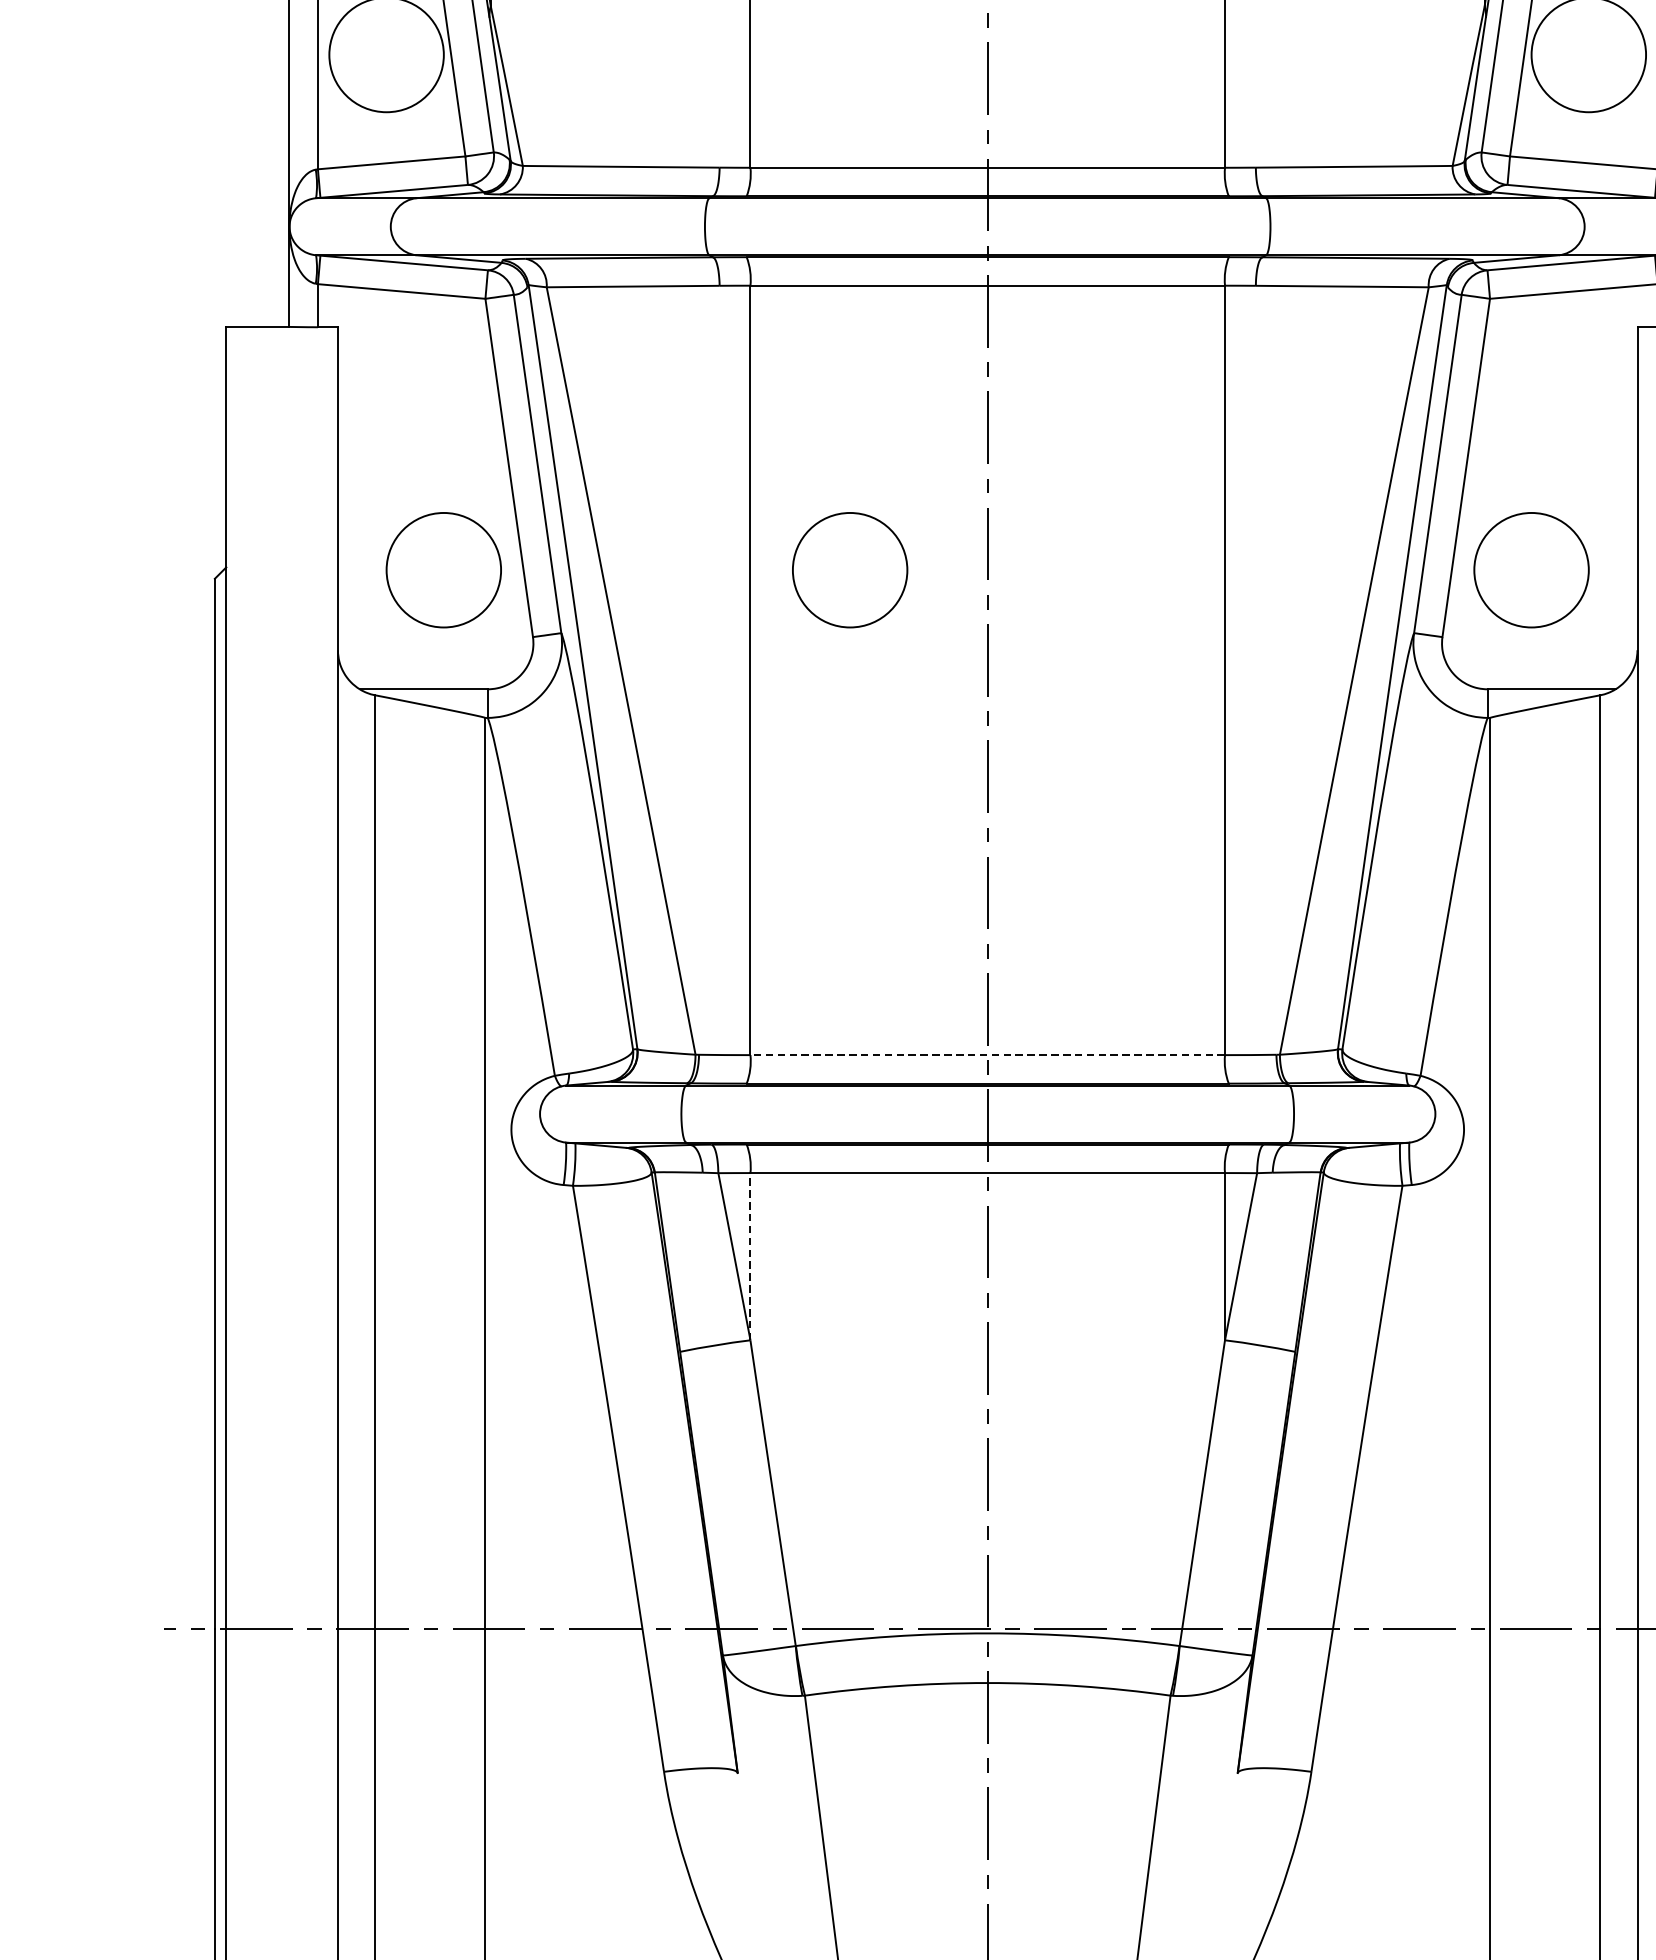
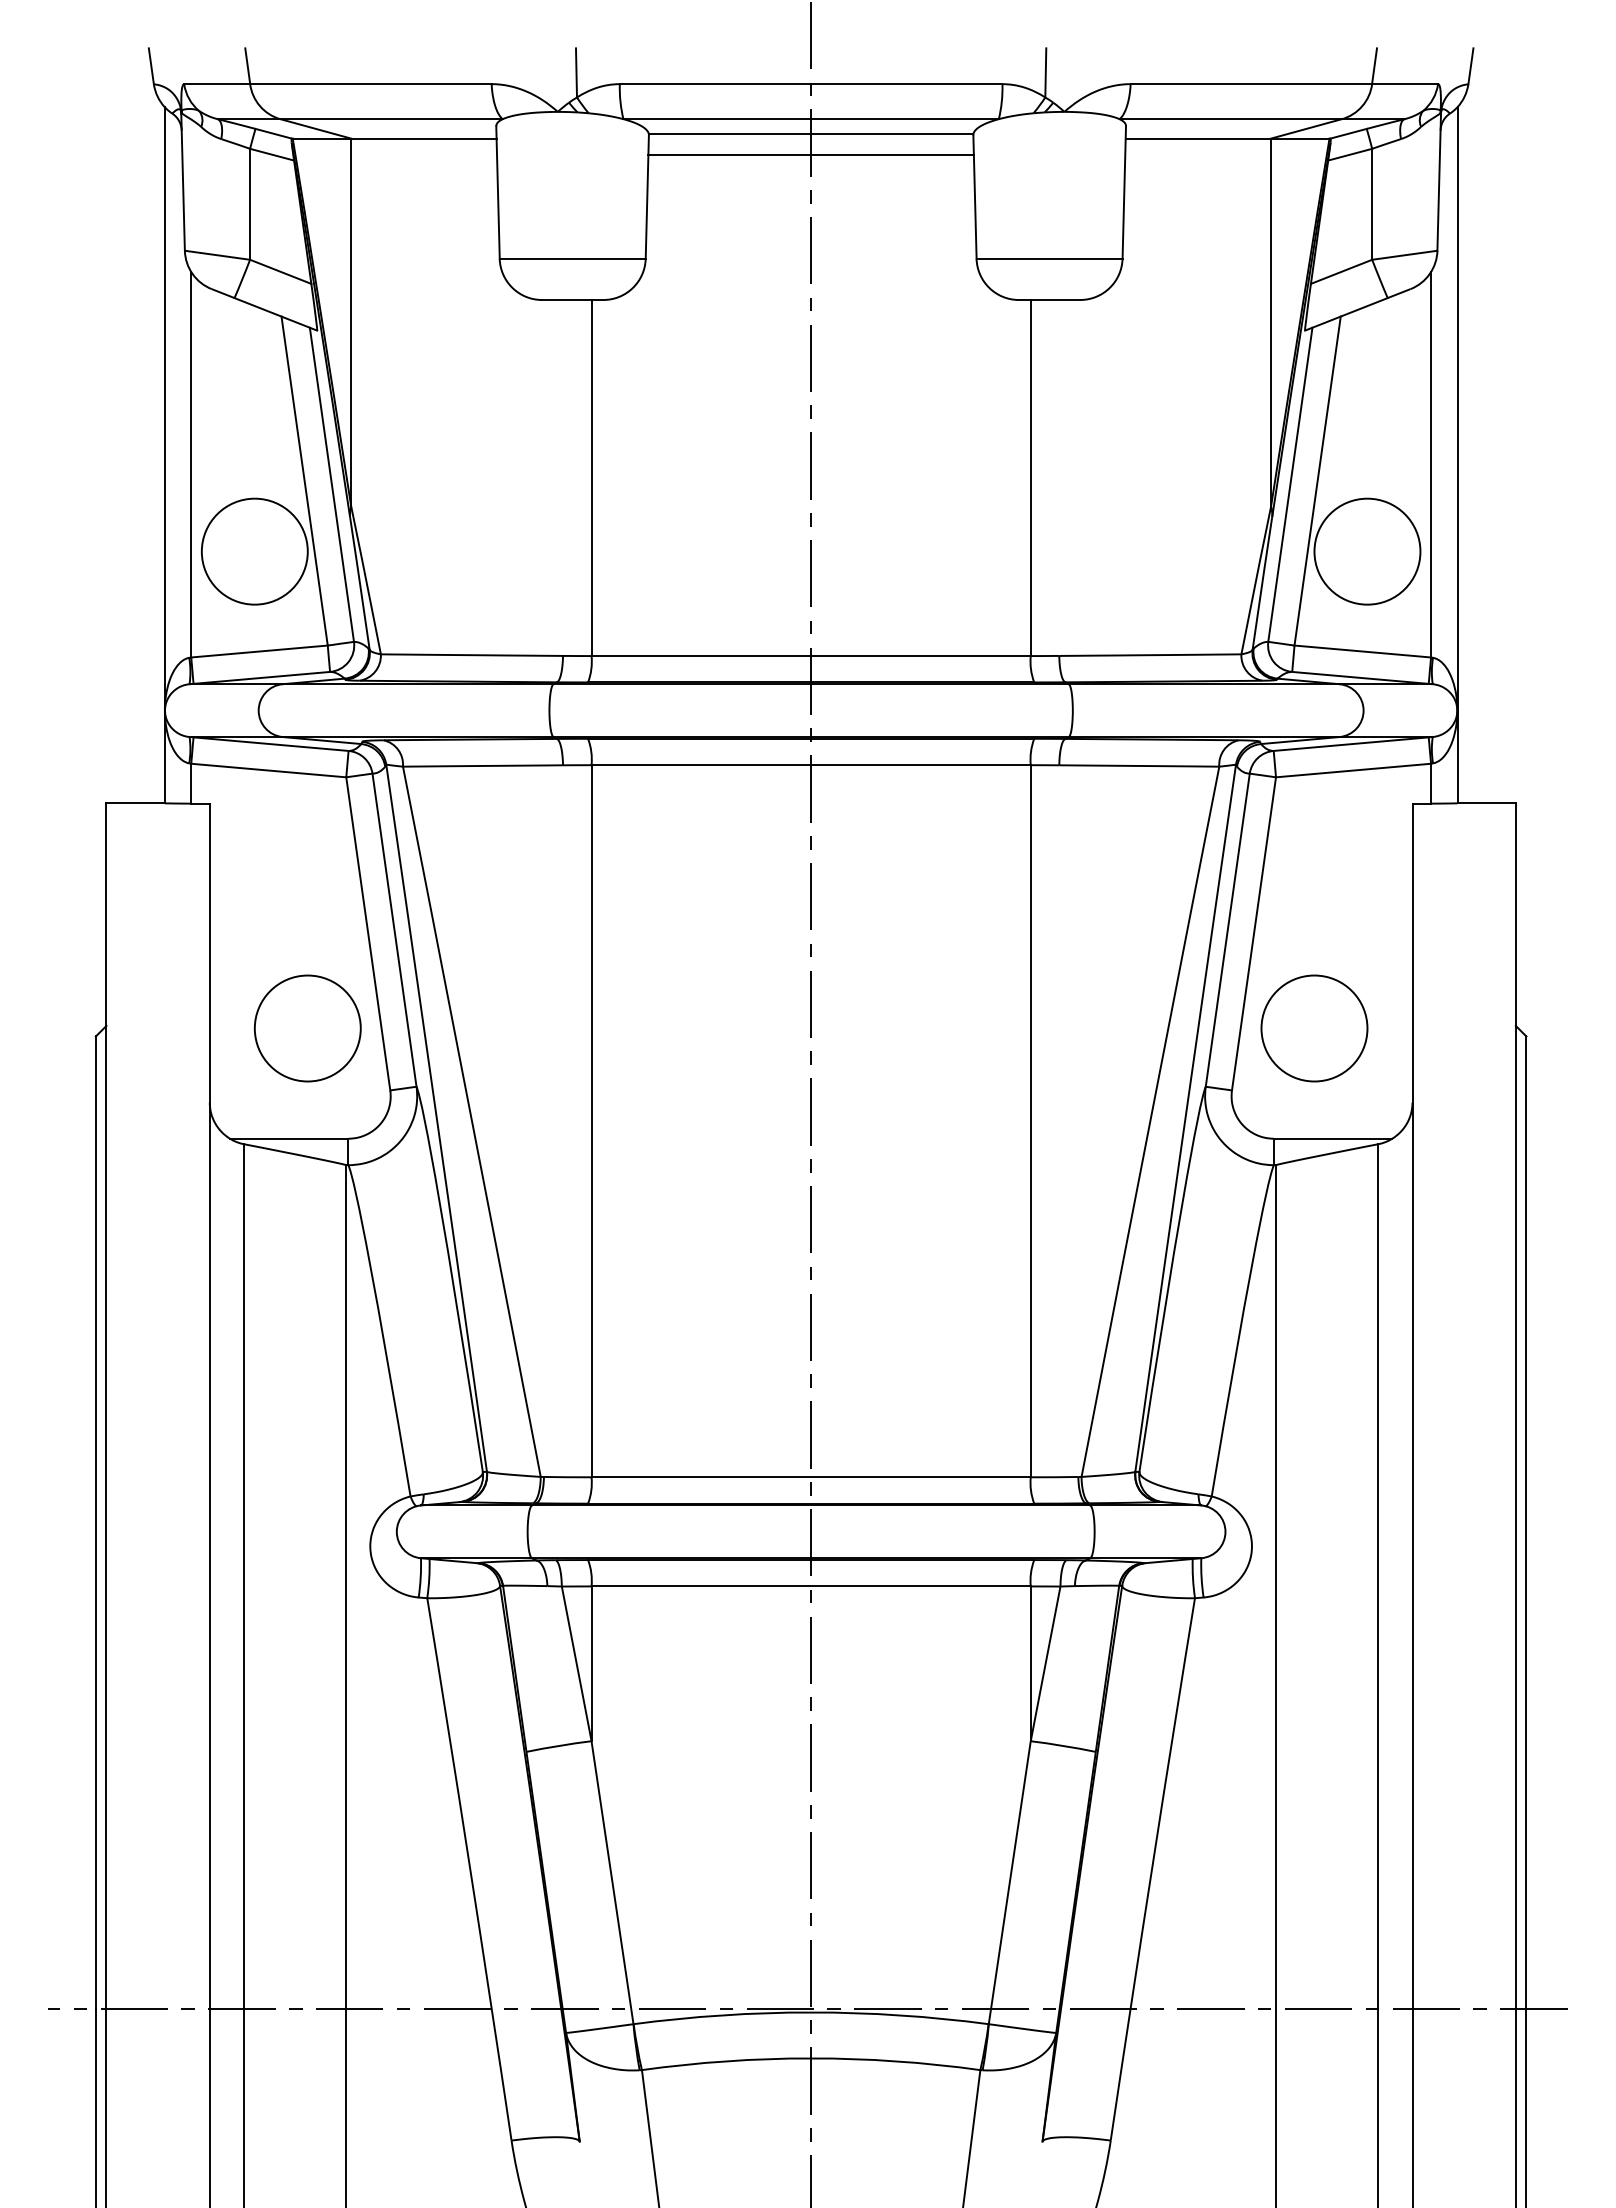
circle: (849, 570) -> (683, 1028), removed
line: (988, 1055) -> (811, 1477), dashed -> solid
line: (750, 1256) -> (591, 1663), dashed -> solid

